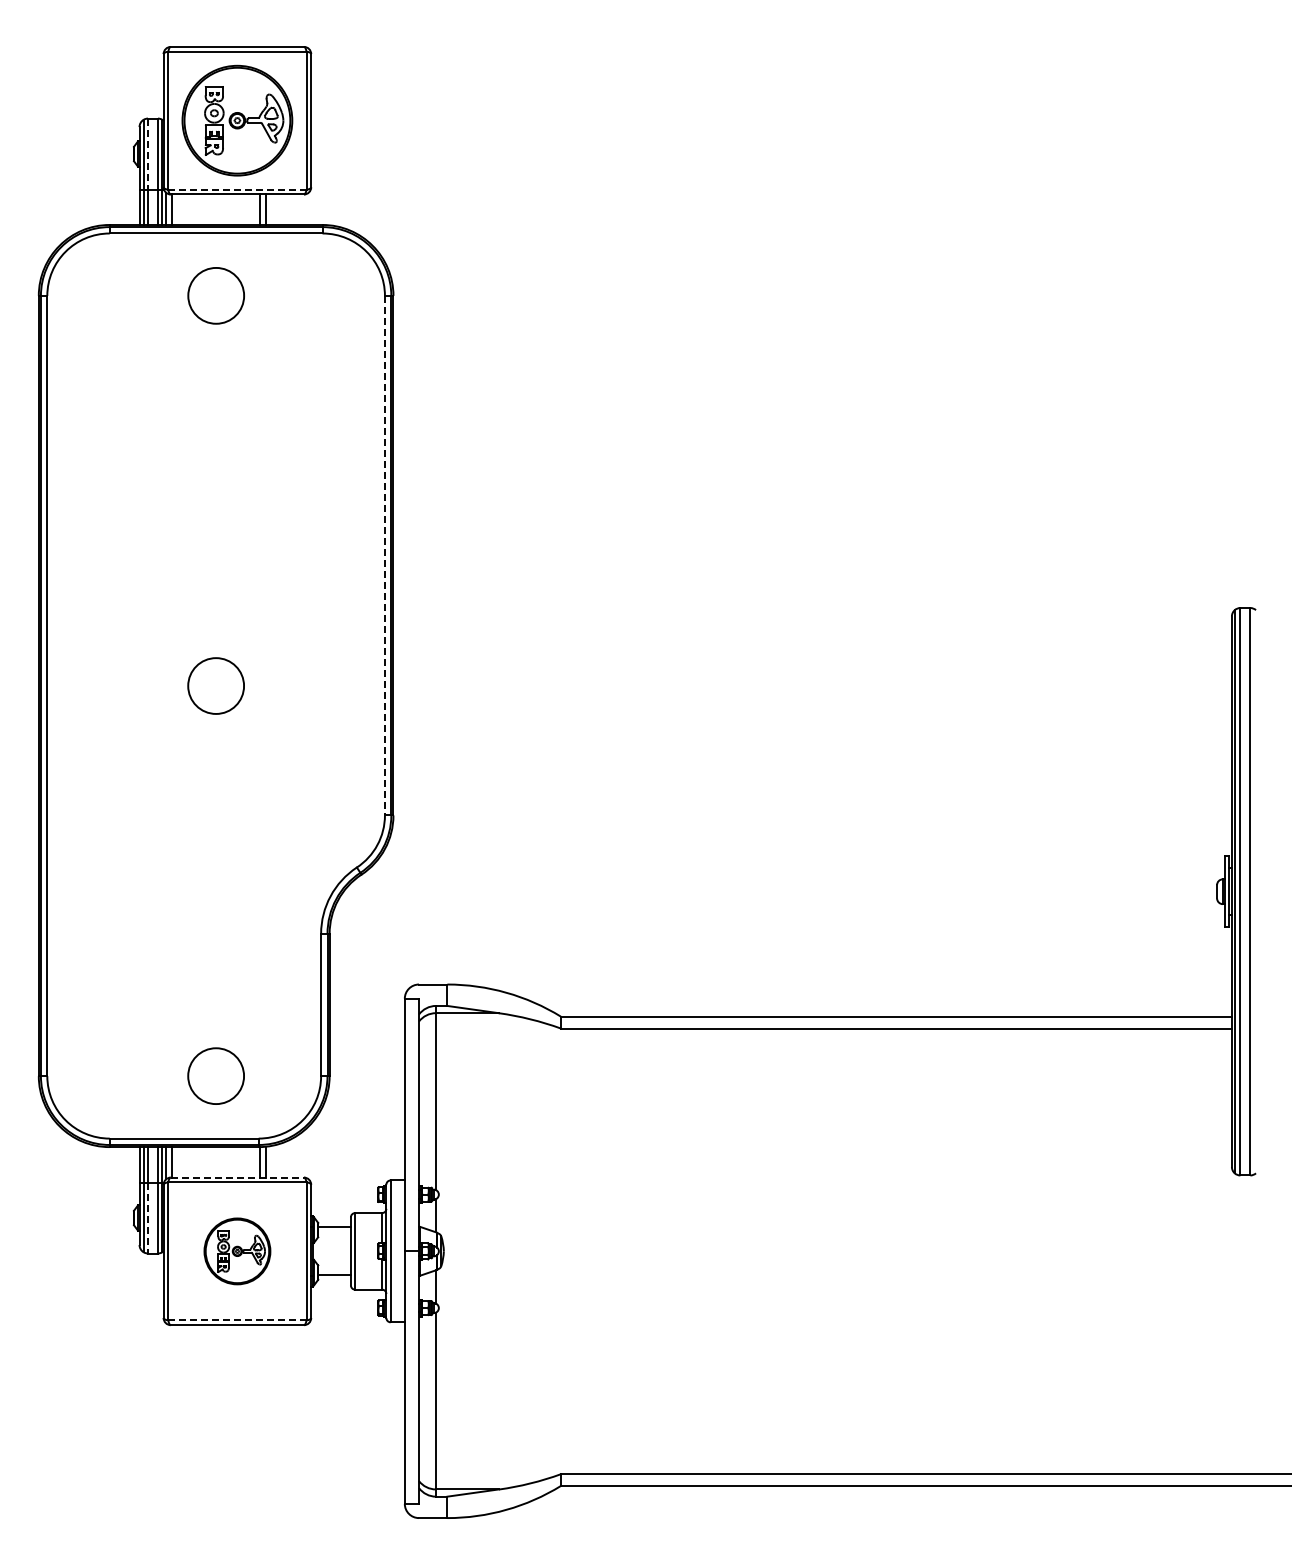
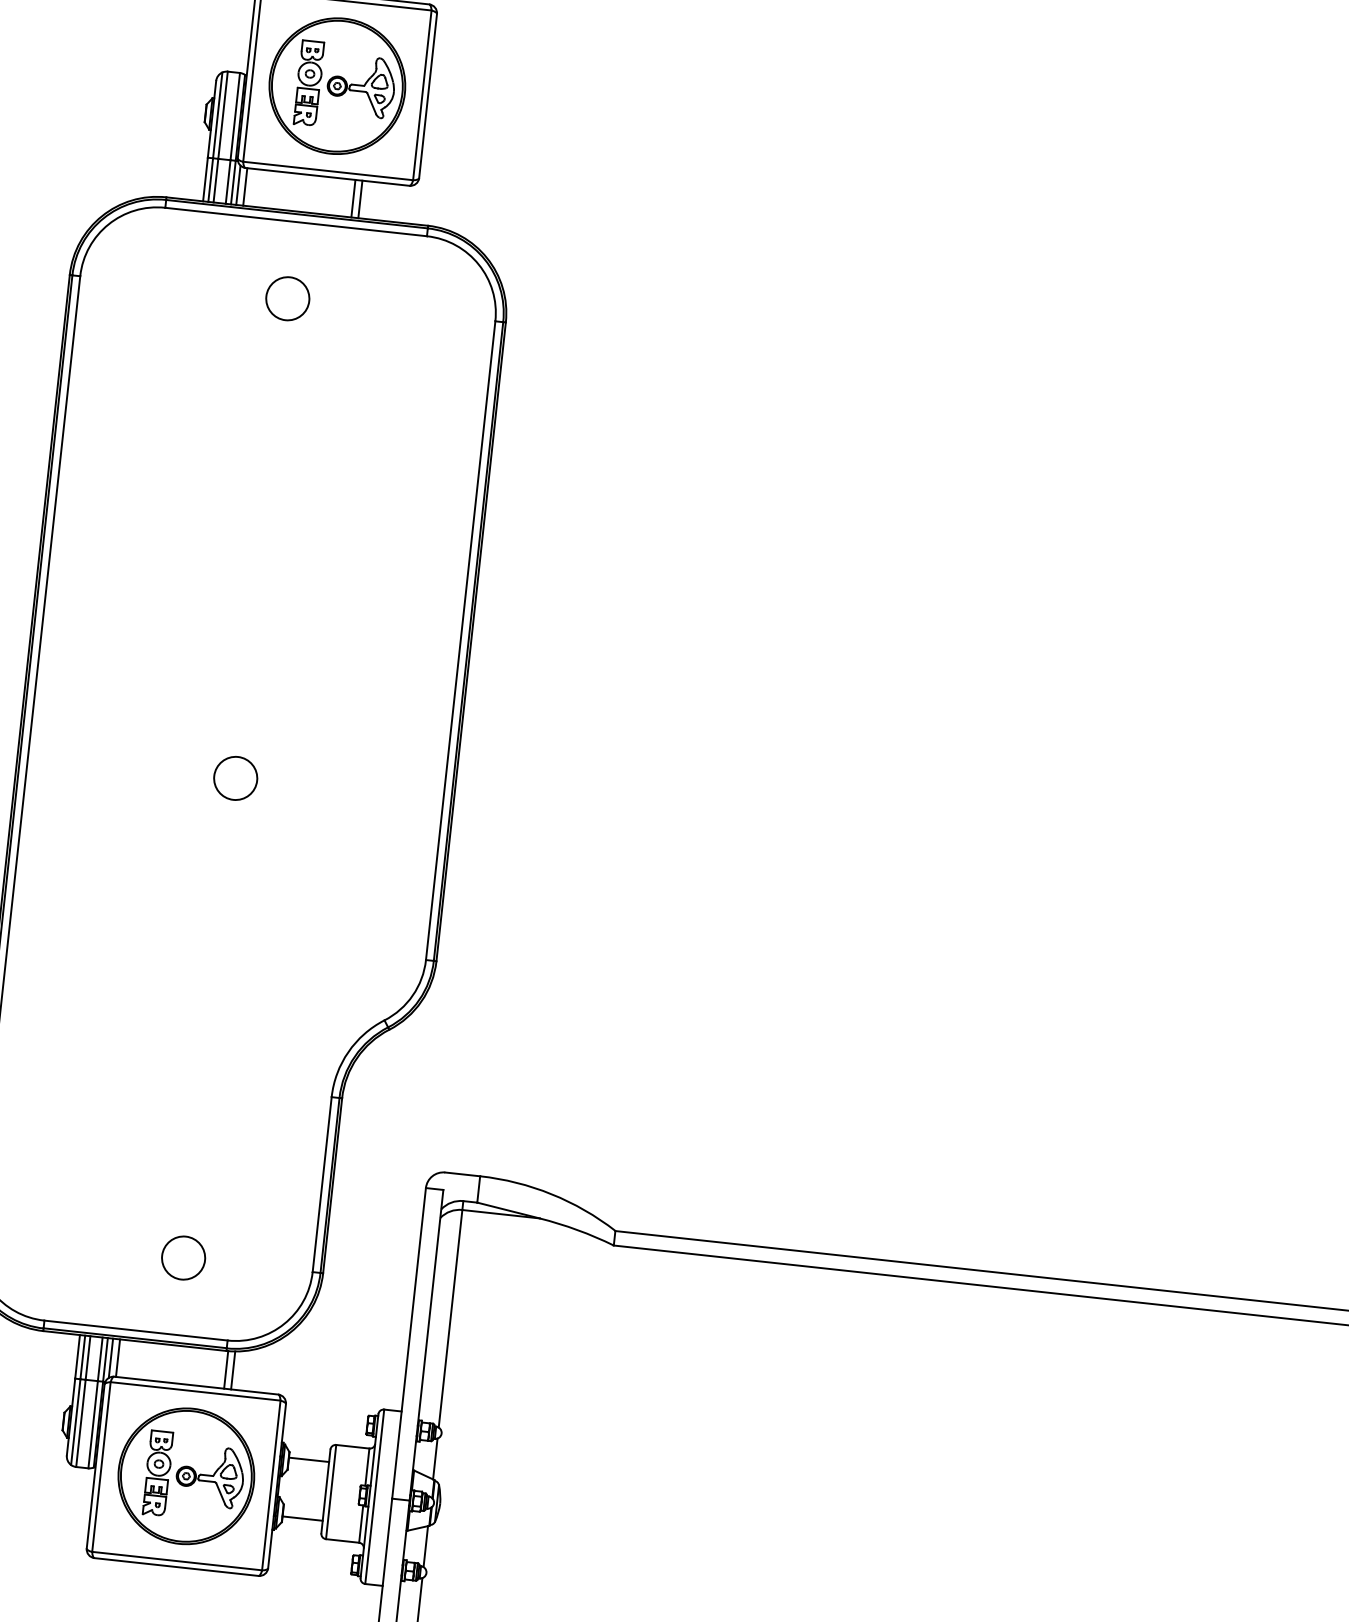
line: (148, 154) -> (223, 115), dashed -> solid
line: (237, 189) -> (328, 170), dashed -> solid
circle: (215, 295) -> (287, 298), size x0.62
line: (384, 555) -> (460, 640), dashed -> solid
circle: (215, 685) -> (235, 777), size x0.62
circle: (215, 1075) -> (182, 1257), size x0.62
line: (237, 1177) -> (196, 1385), dashed -> solid
line: (148, 1218) -> (81, 1424), dashed -> solid
part: (237, 1251) -> (186, 1476), size x1.67
line: (237, 1320) -> (177, 1561), dashed -> solid

